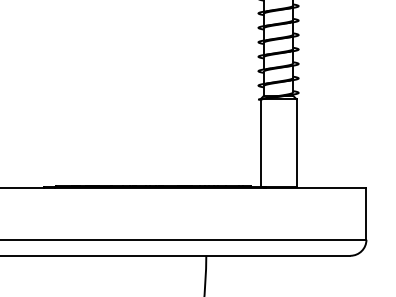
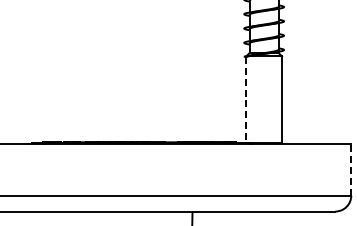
line: (260, 143) -> (246, 100), solid -> dashed
line: (366, 213) -> (351, 169), solid -> dashed

